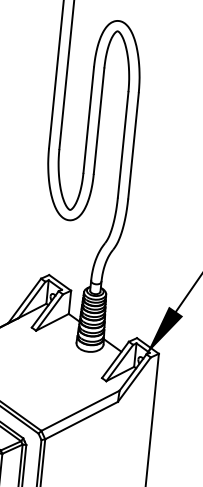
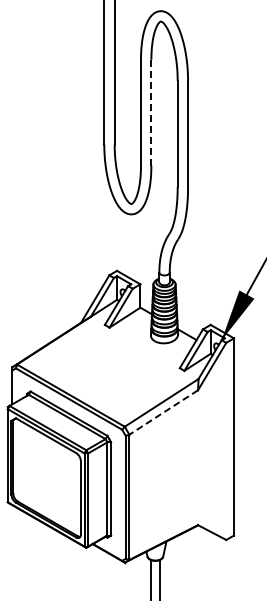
line: (99, 120) -> (151, 112), solid -> dashed
line: (81, 420) -> (163, 412), solid -> dashed

